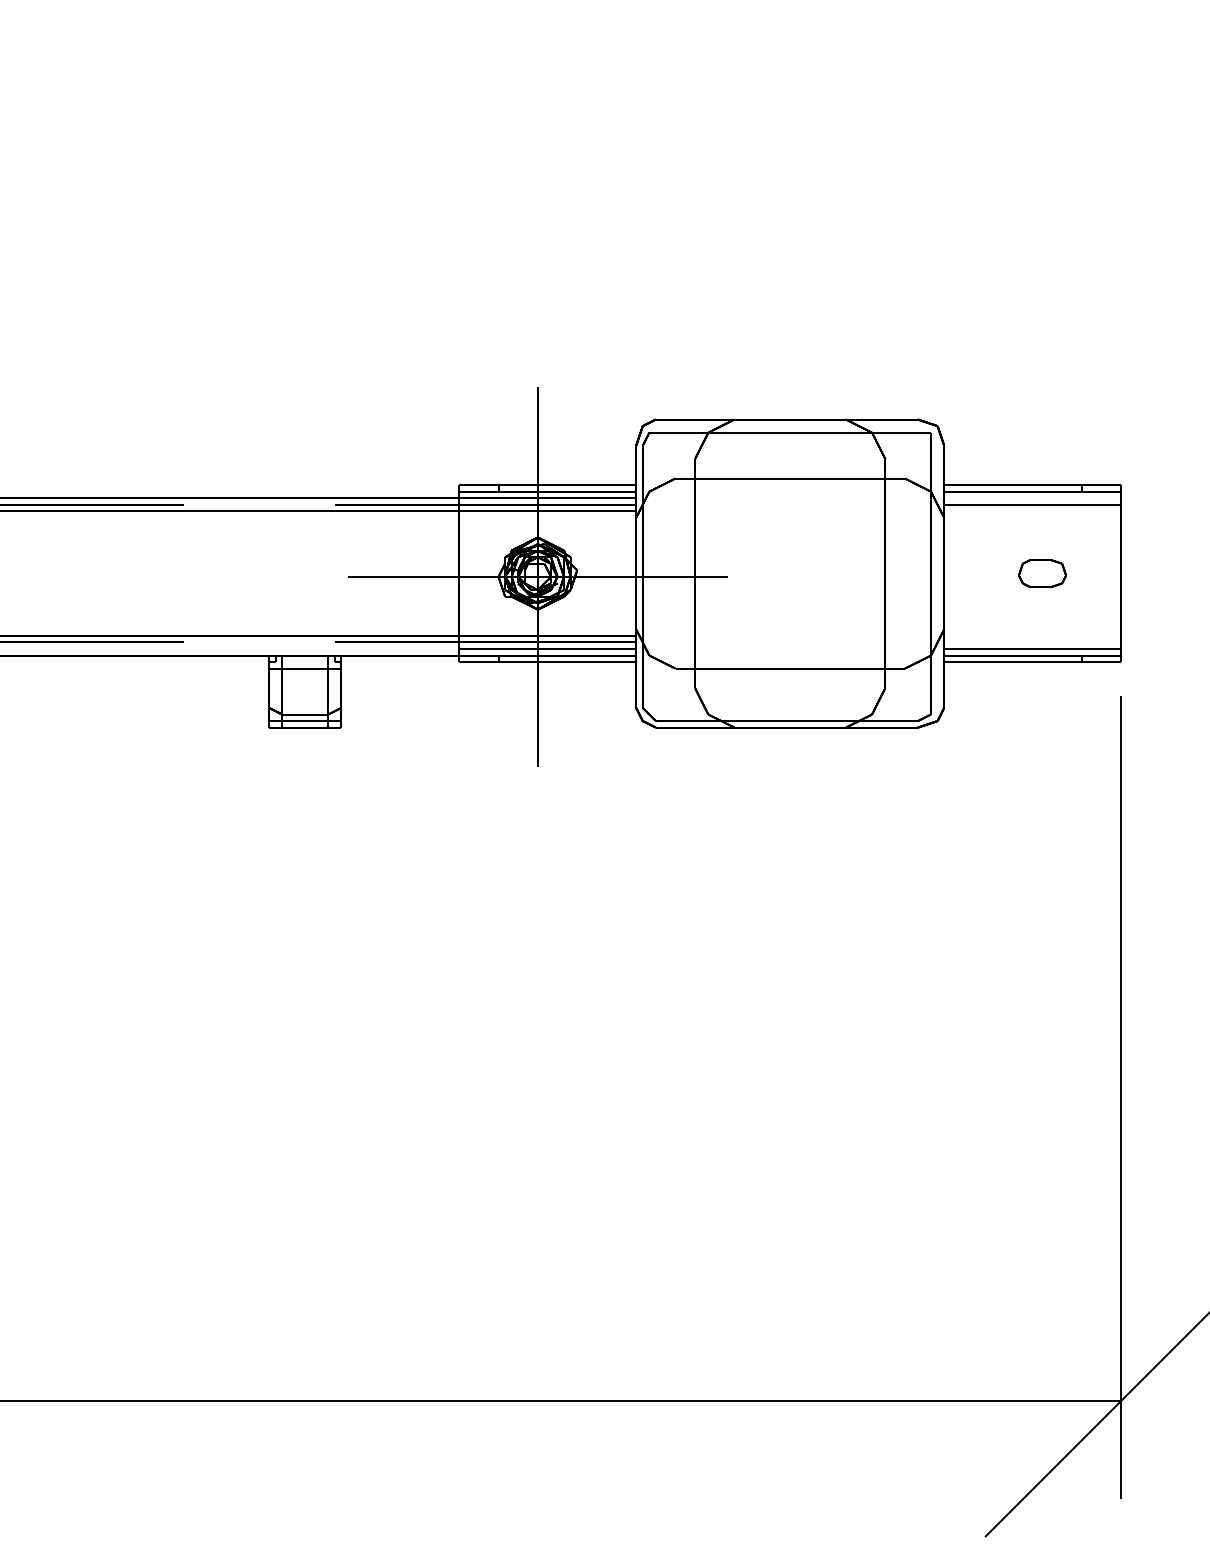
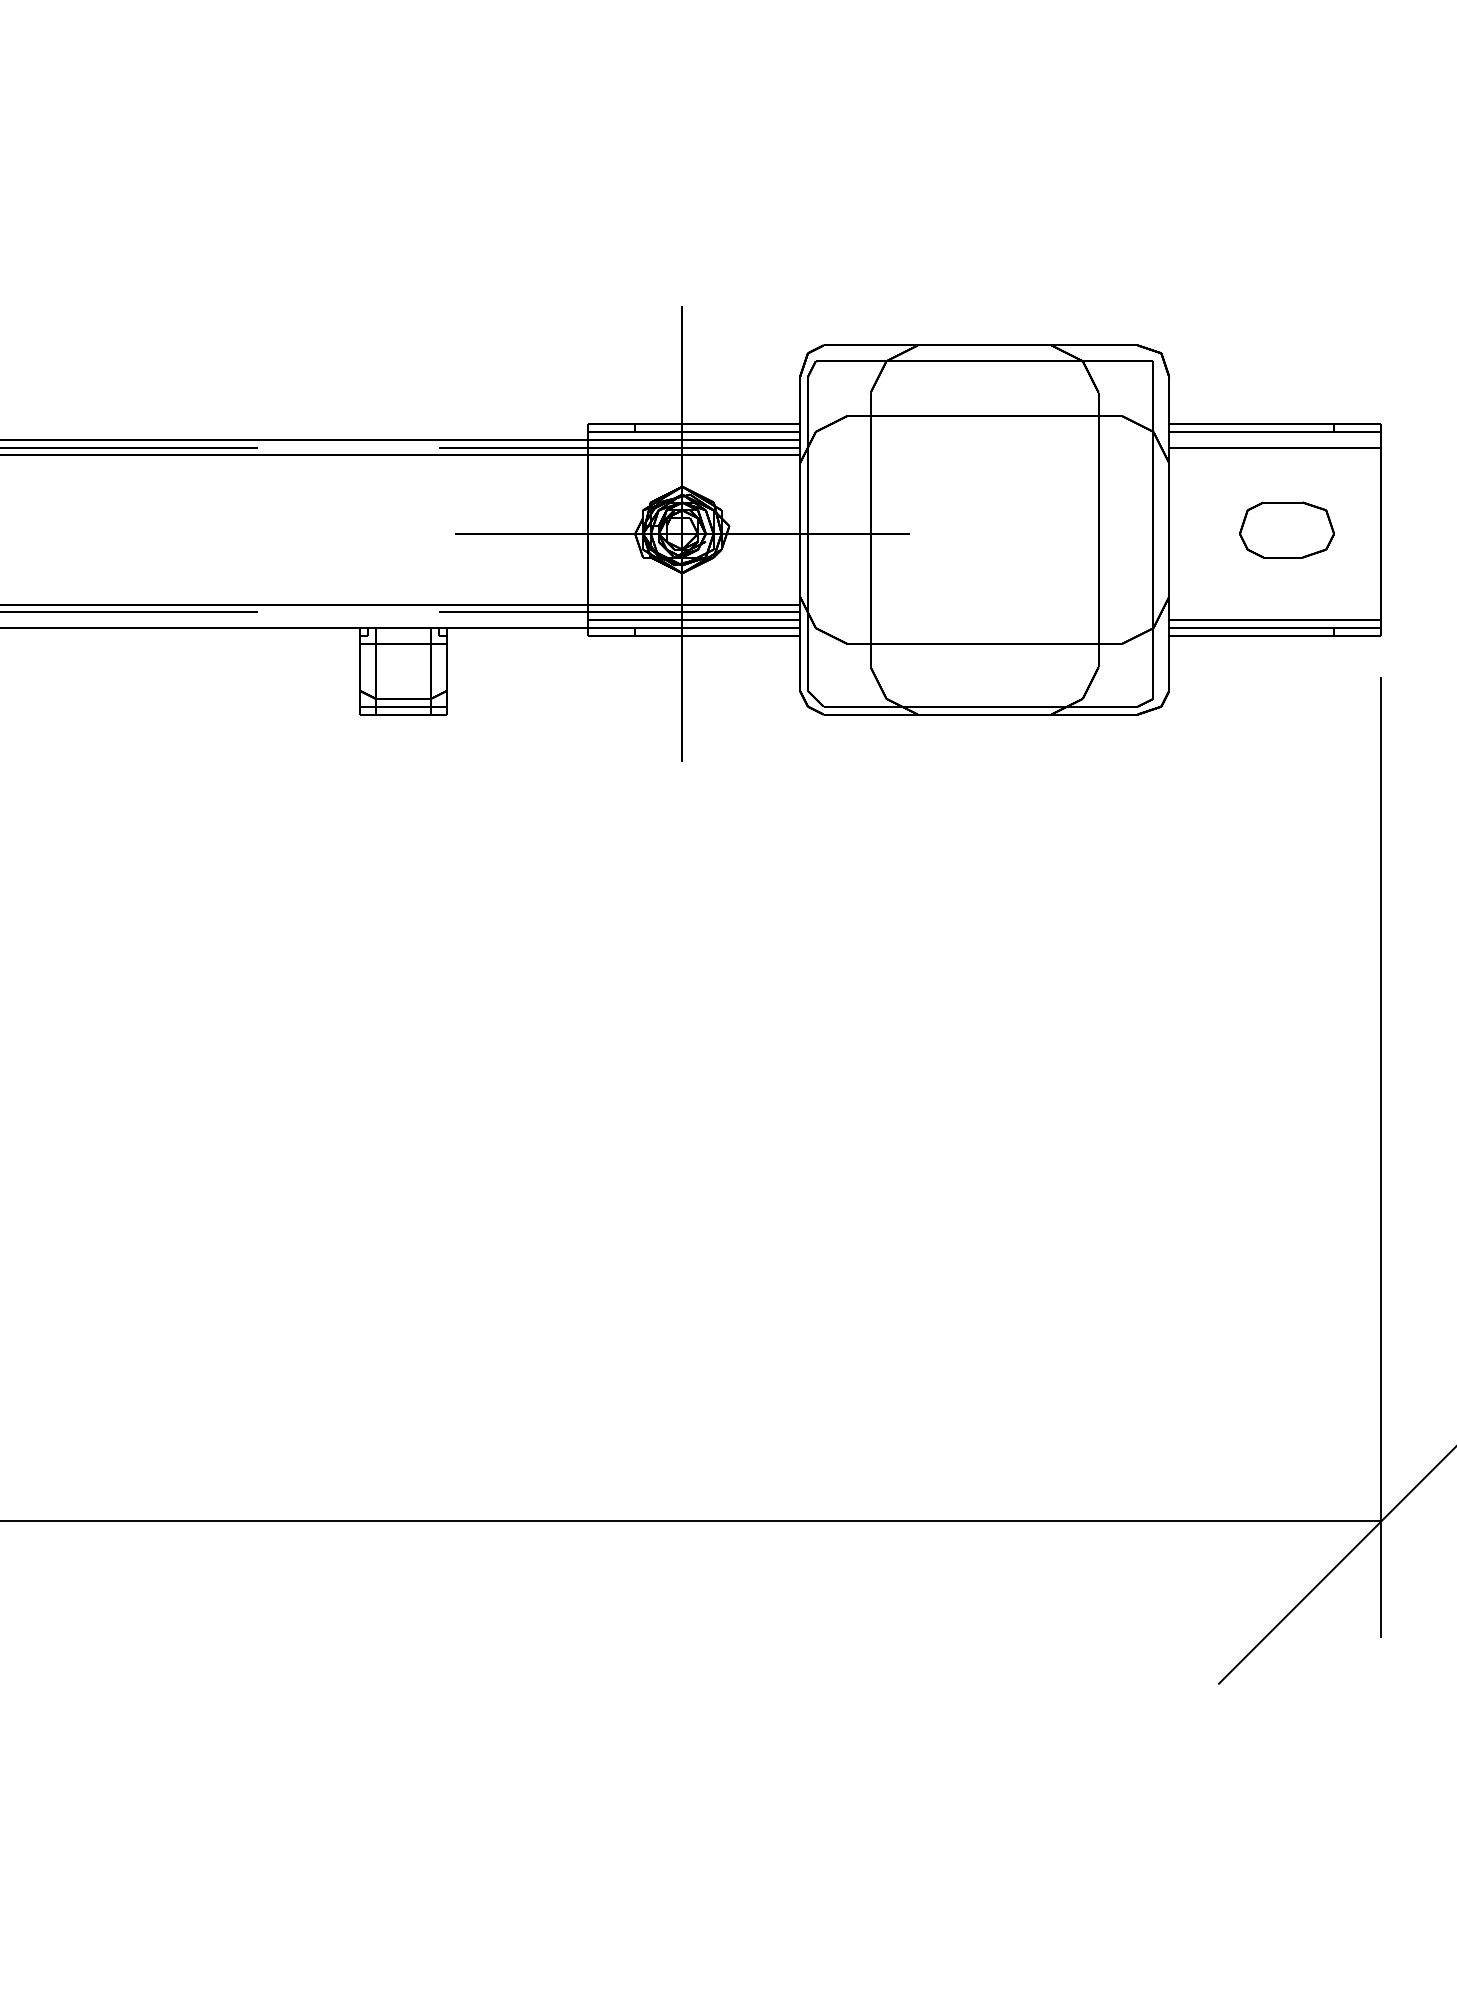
part: (1042, 573) -> (1286, 529), size x1.67

